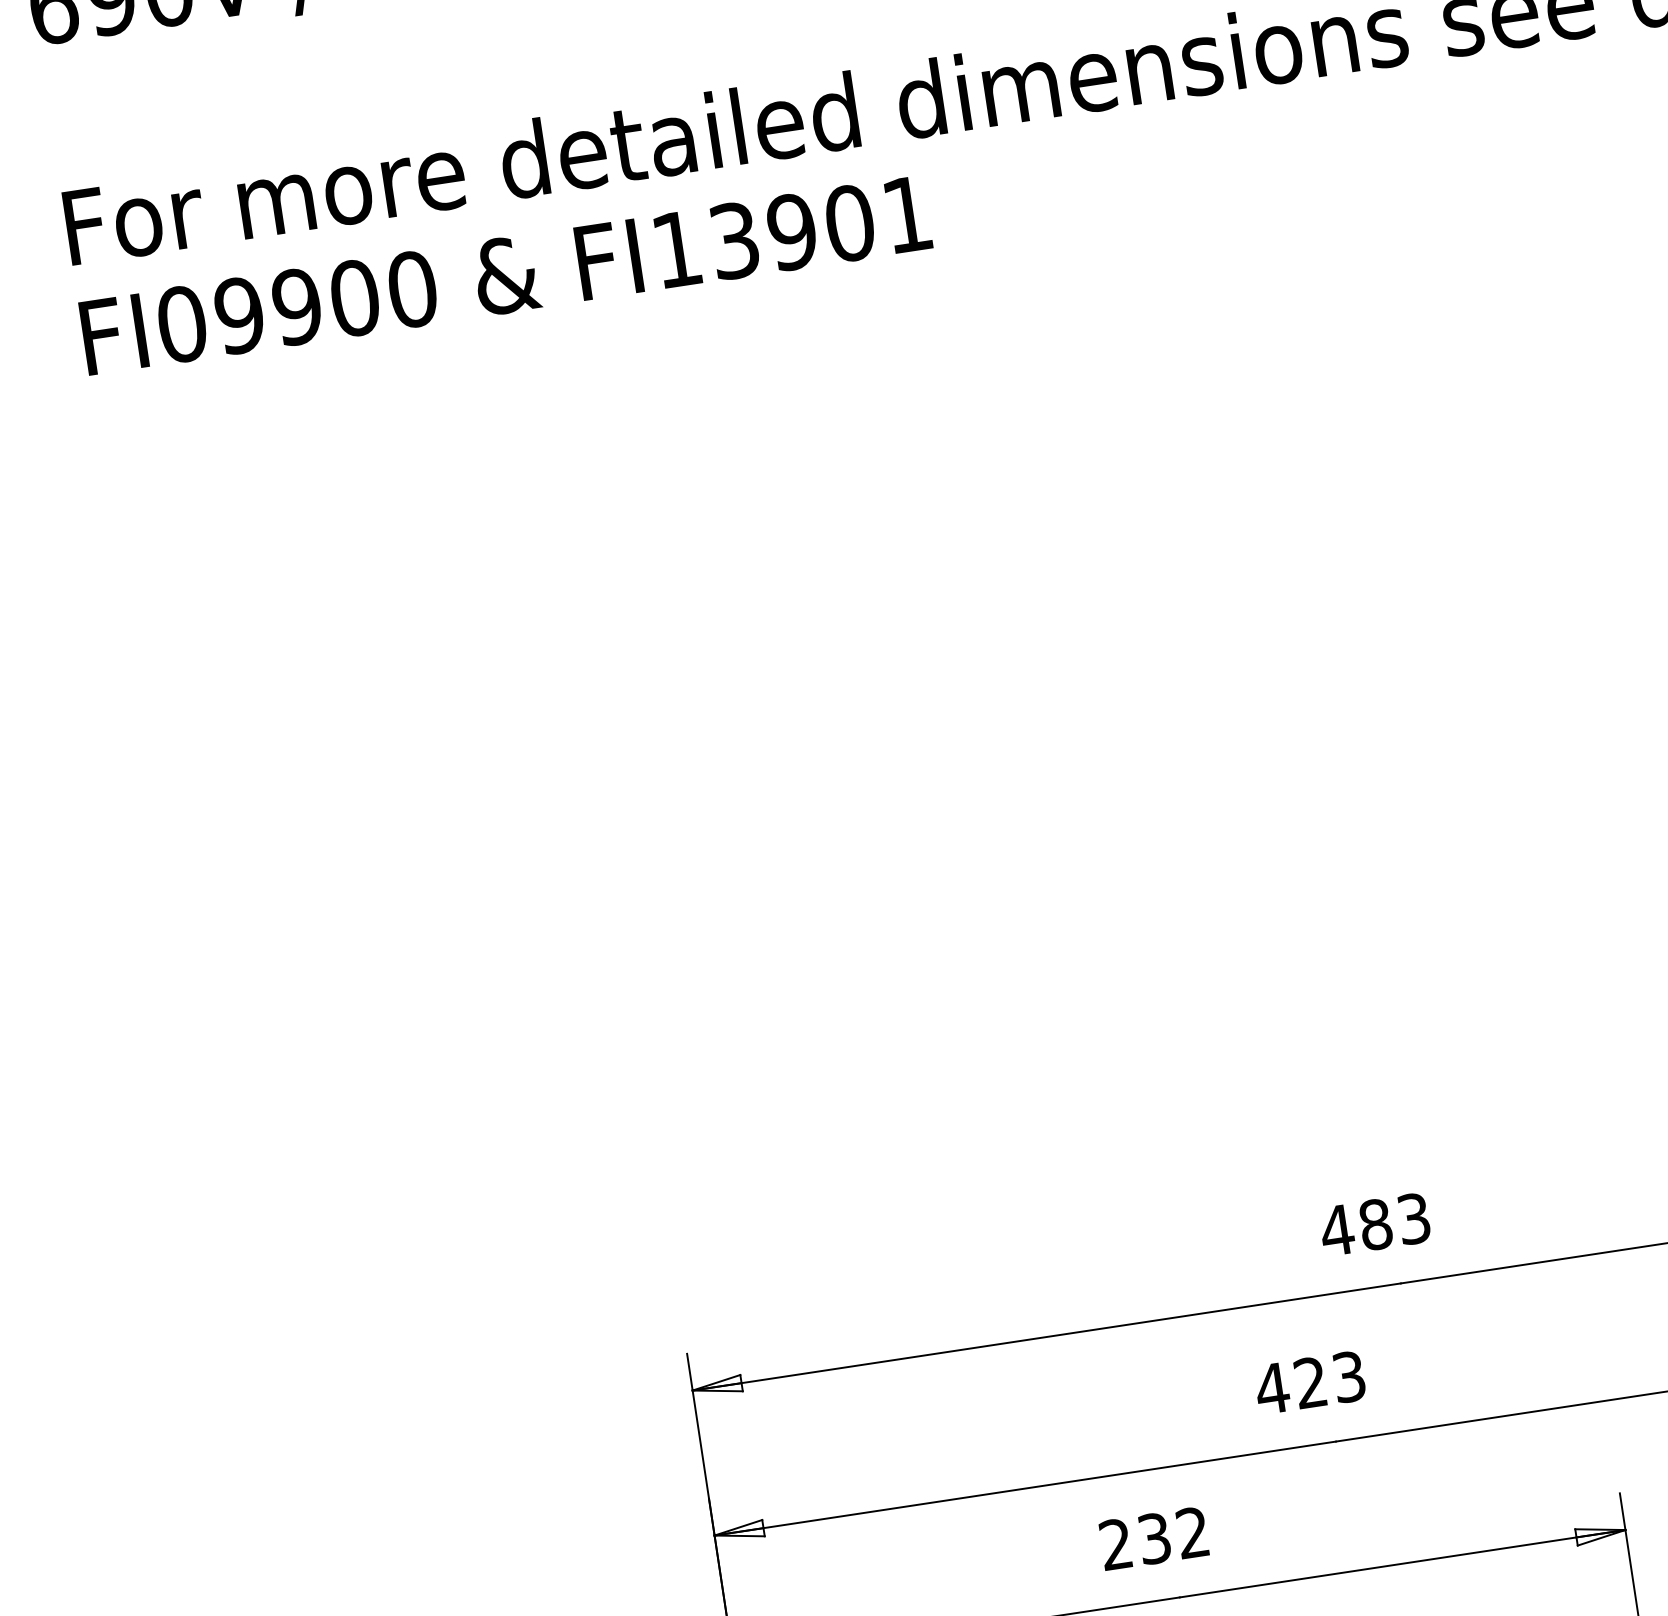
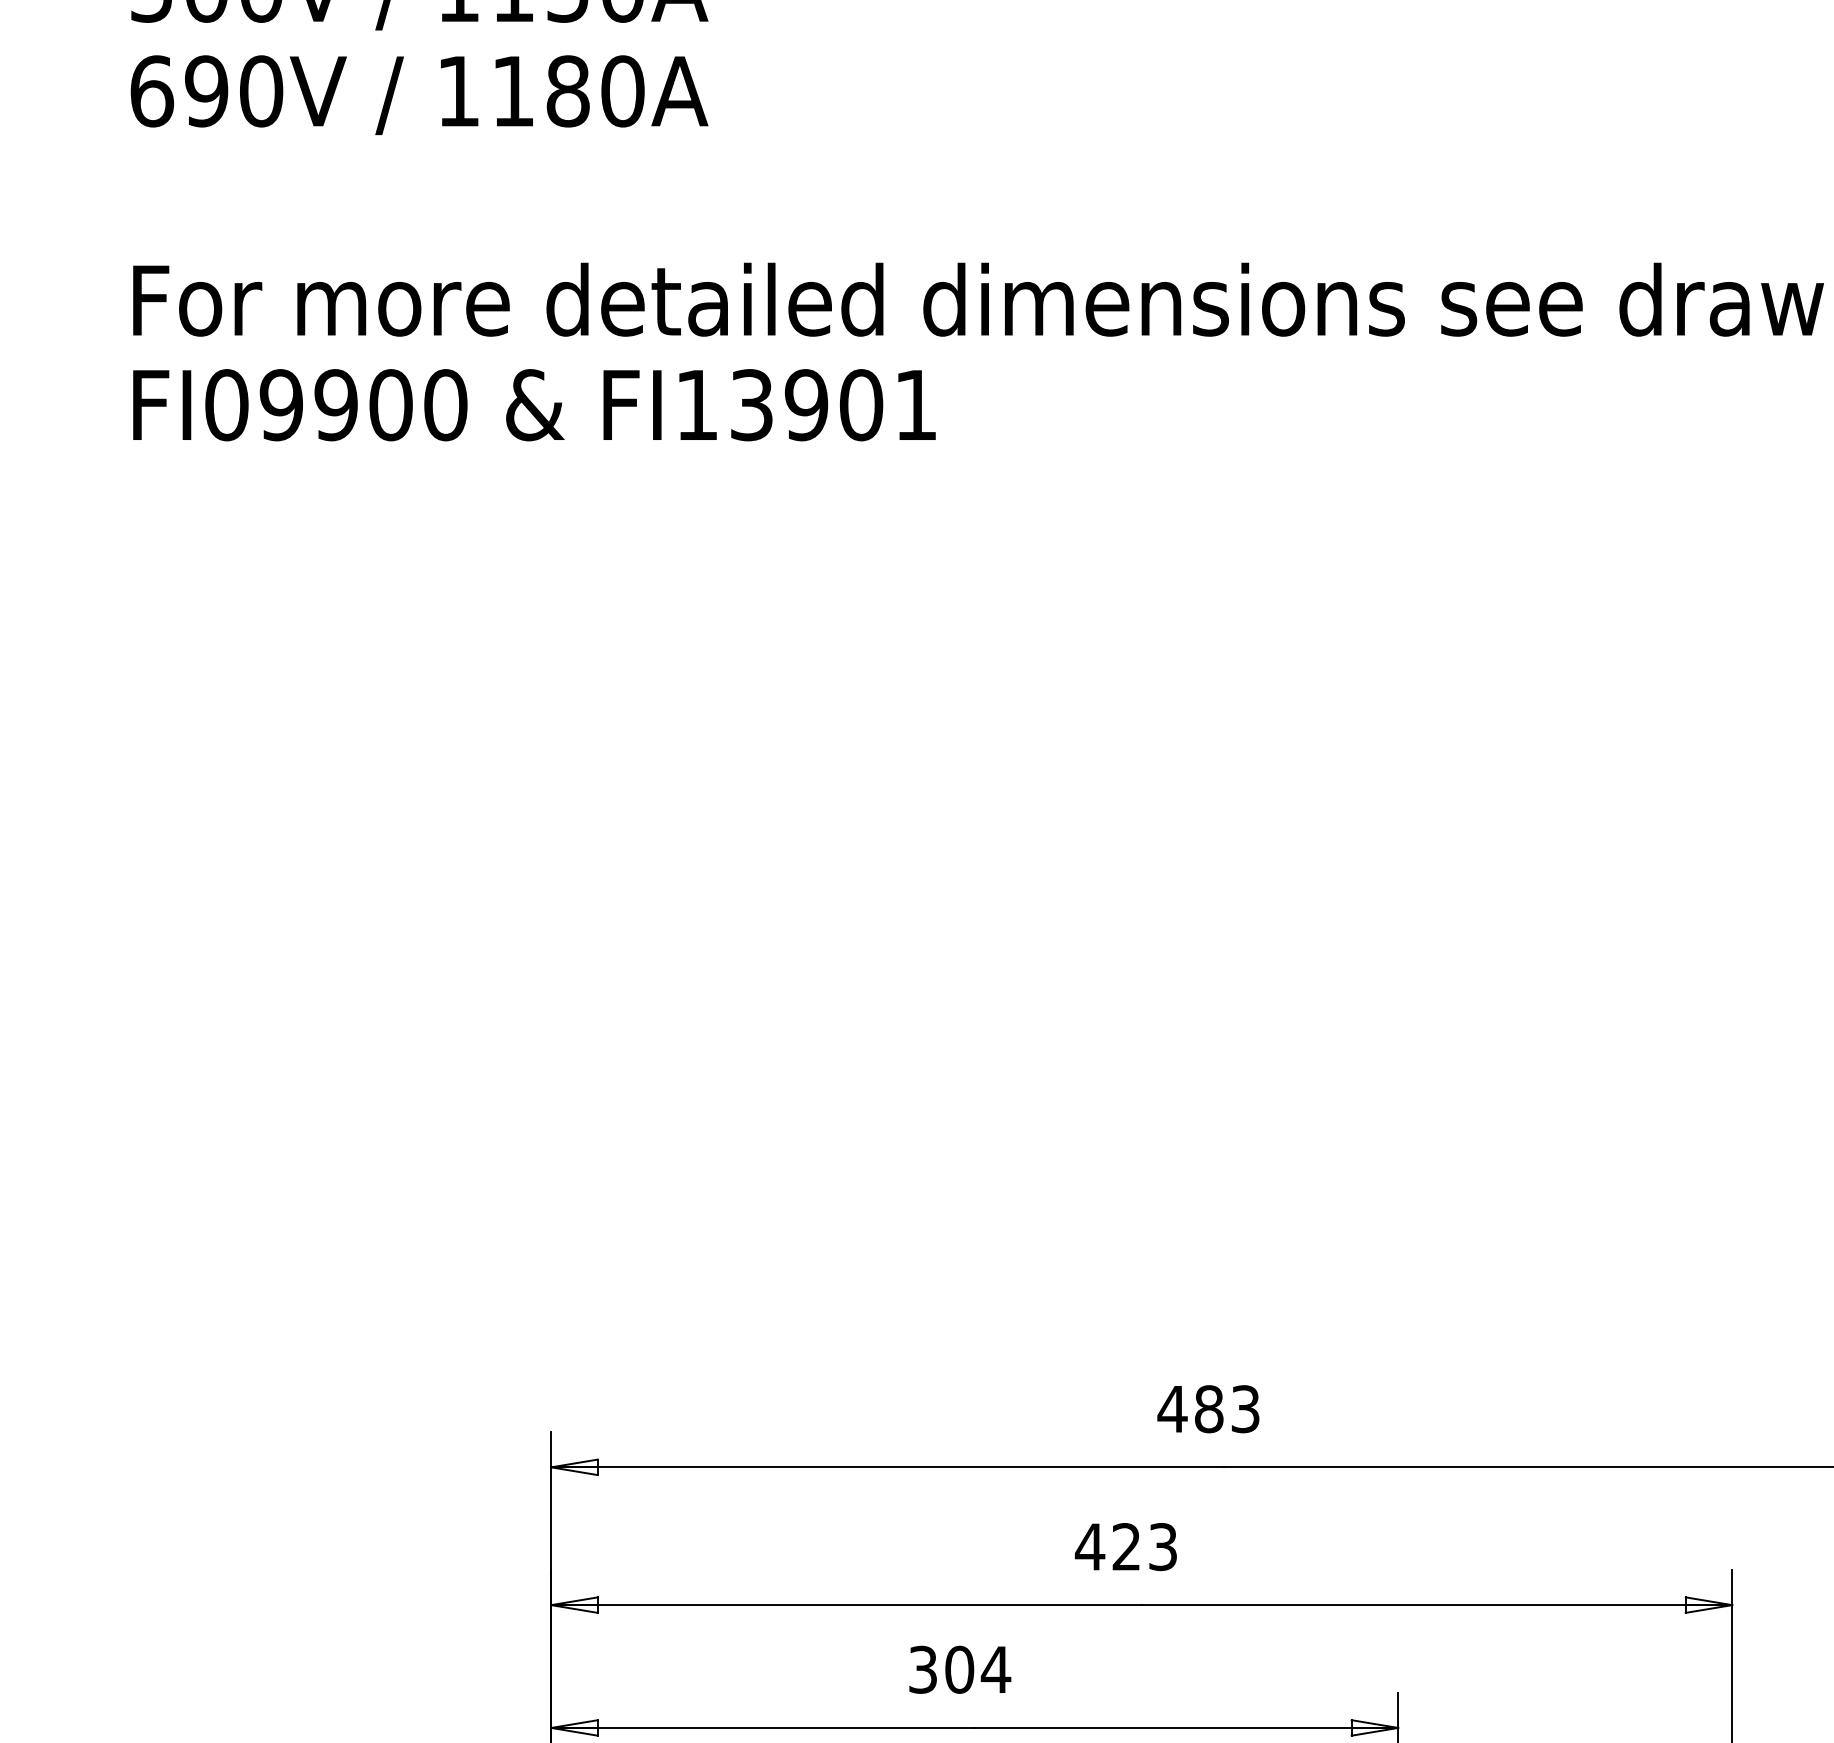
text: (1155, 1538) -> (960, 1669), 232 -> 304

